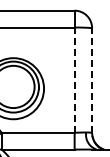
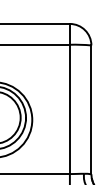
line: (74, 80) -> (69, 109), dashed -> solid
line: (92, 80) -> (91, 109), dashed -> solid

